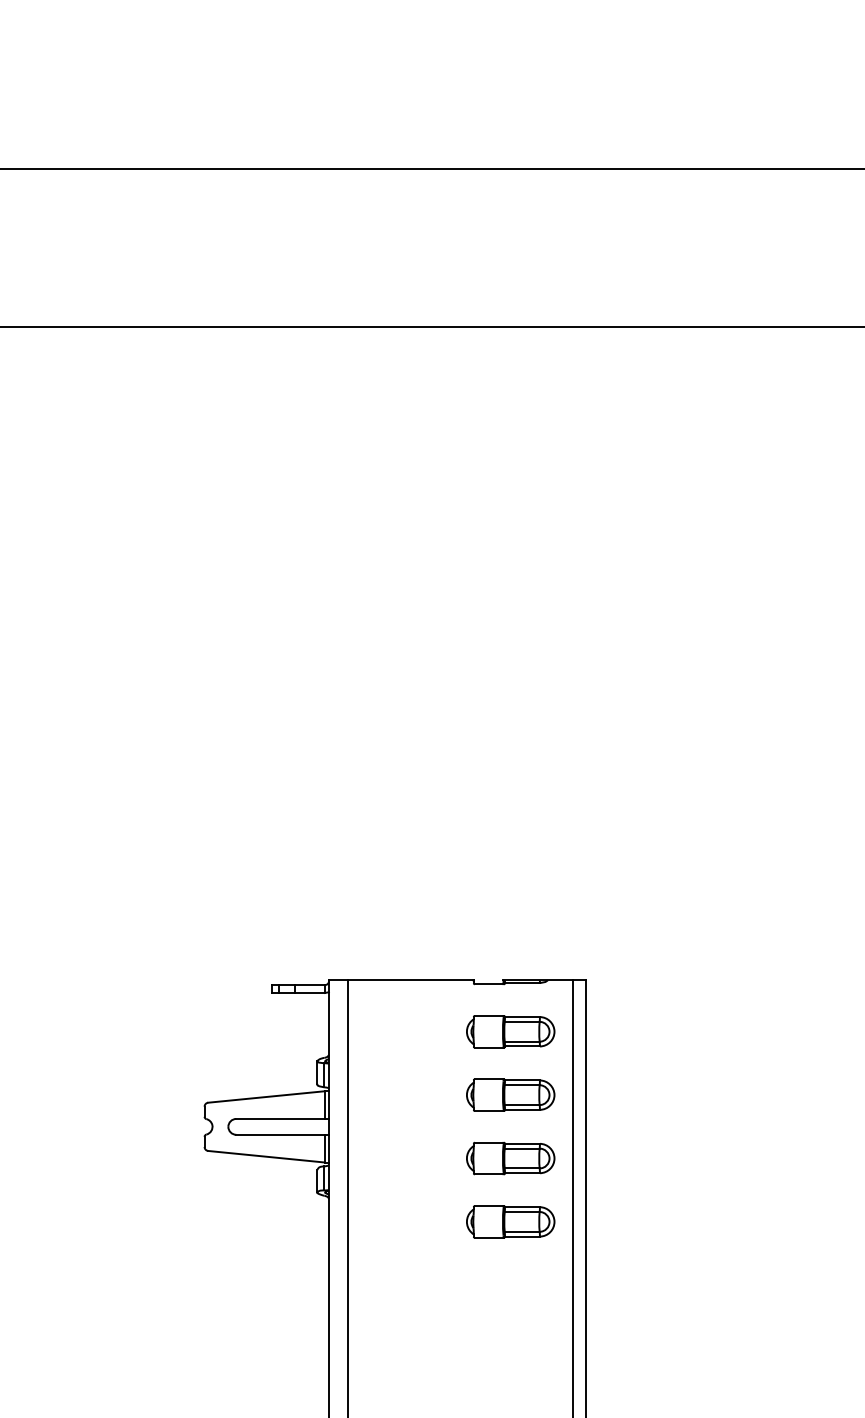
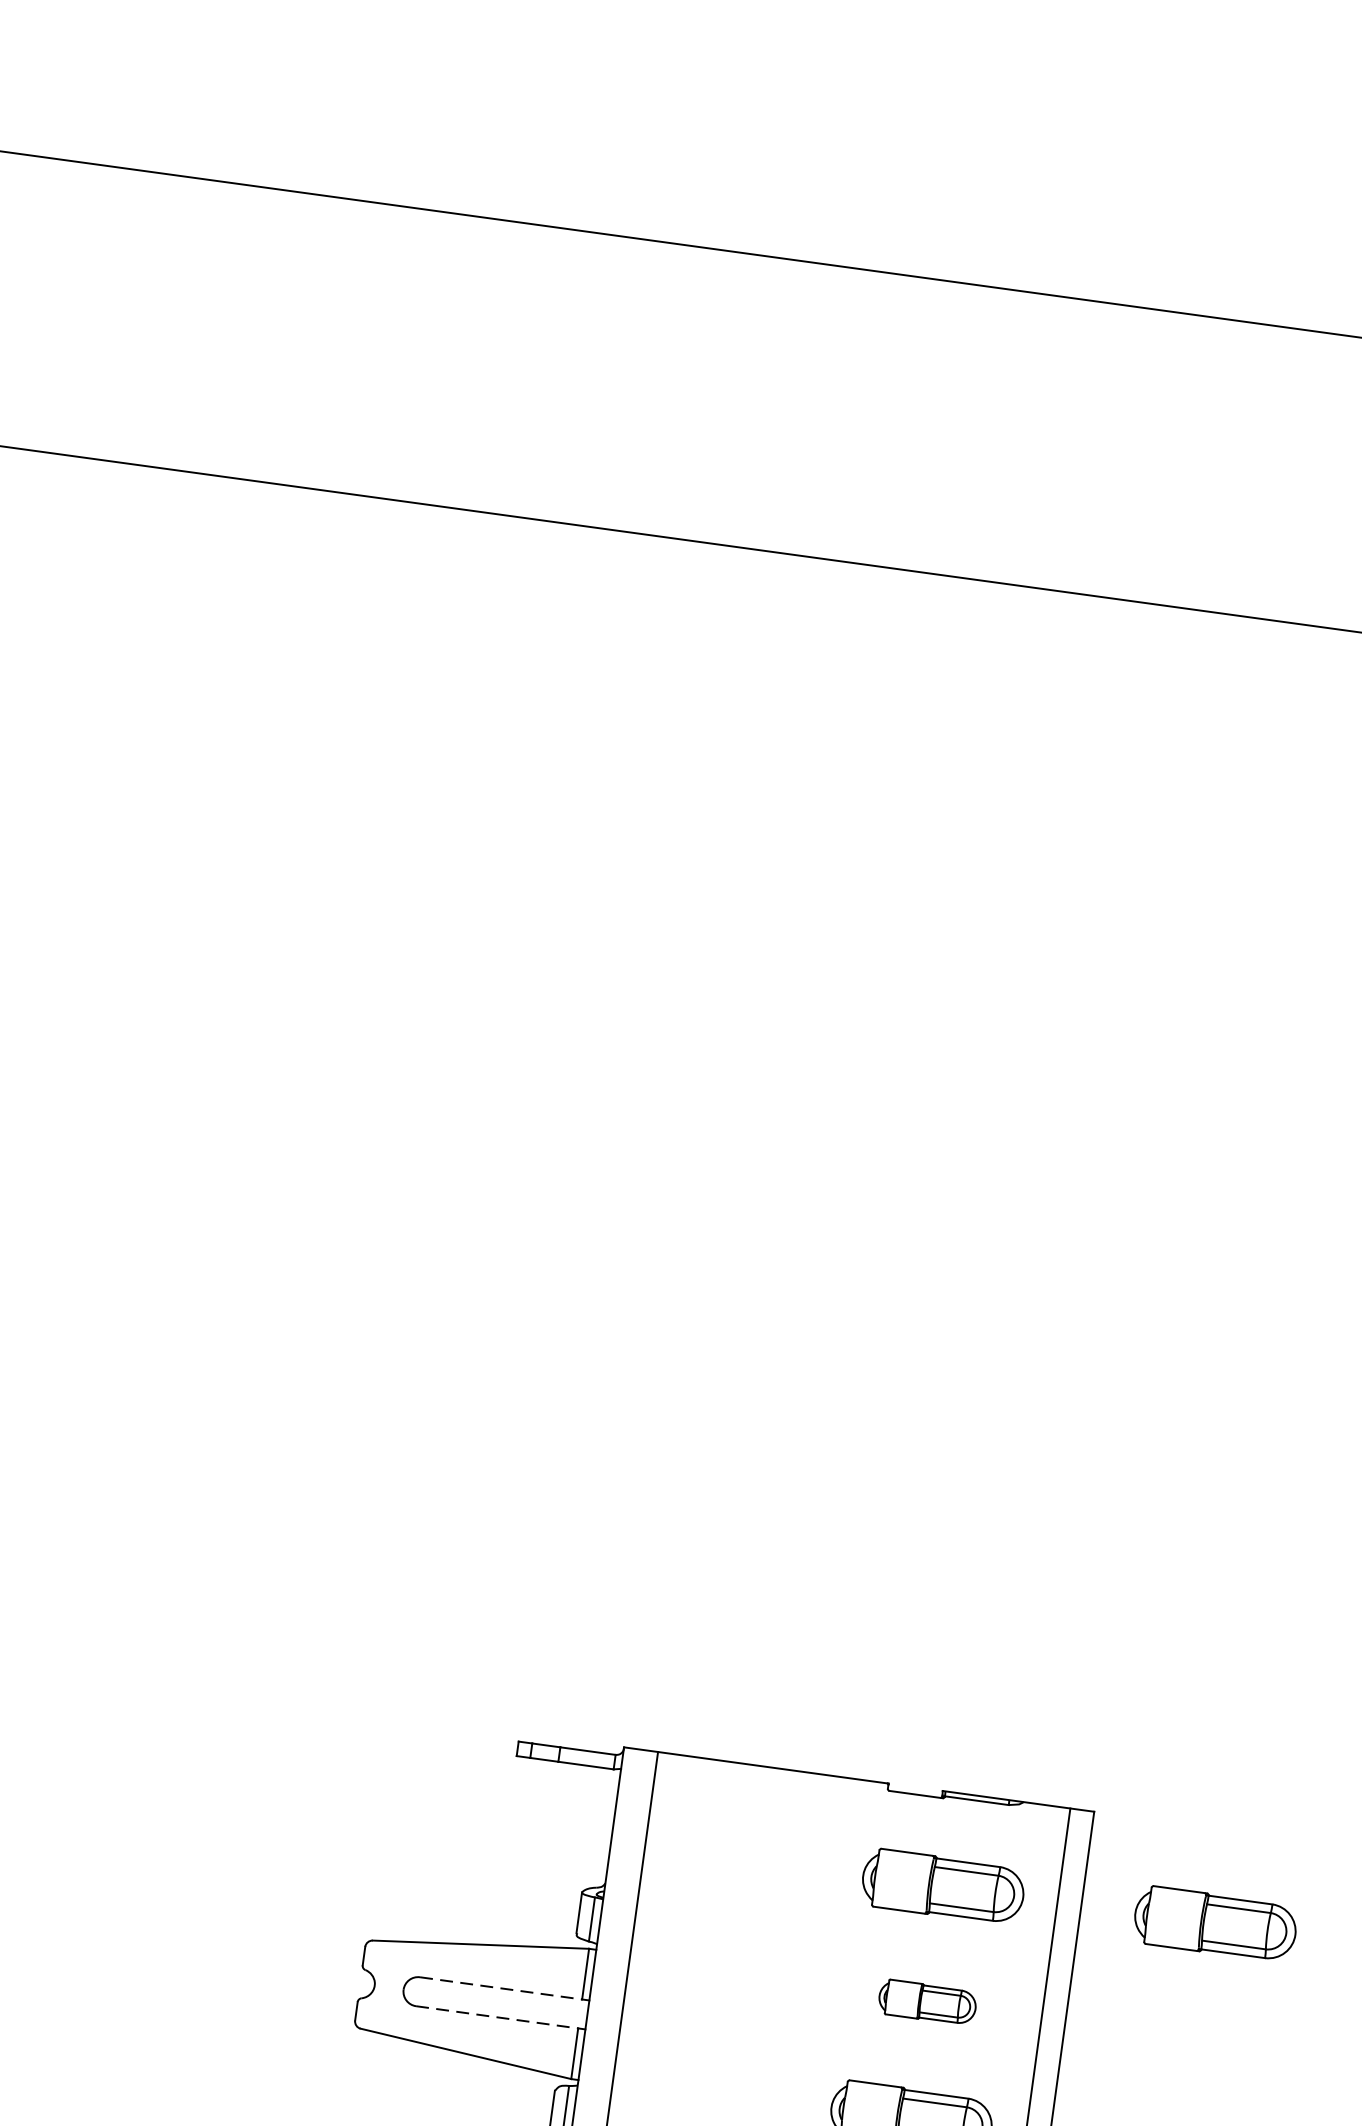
part: (659, 1031) -> (1215, 1923), added
part: (510, 1094) -> (927, 2001), size x0.6
line: (281, 1118) -> (502, 1987), solid -> dashed
line: (281, 1134) -> (498, 2016), solid -> dashed

